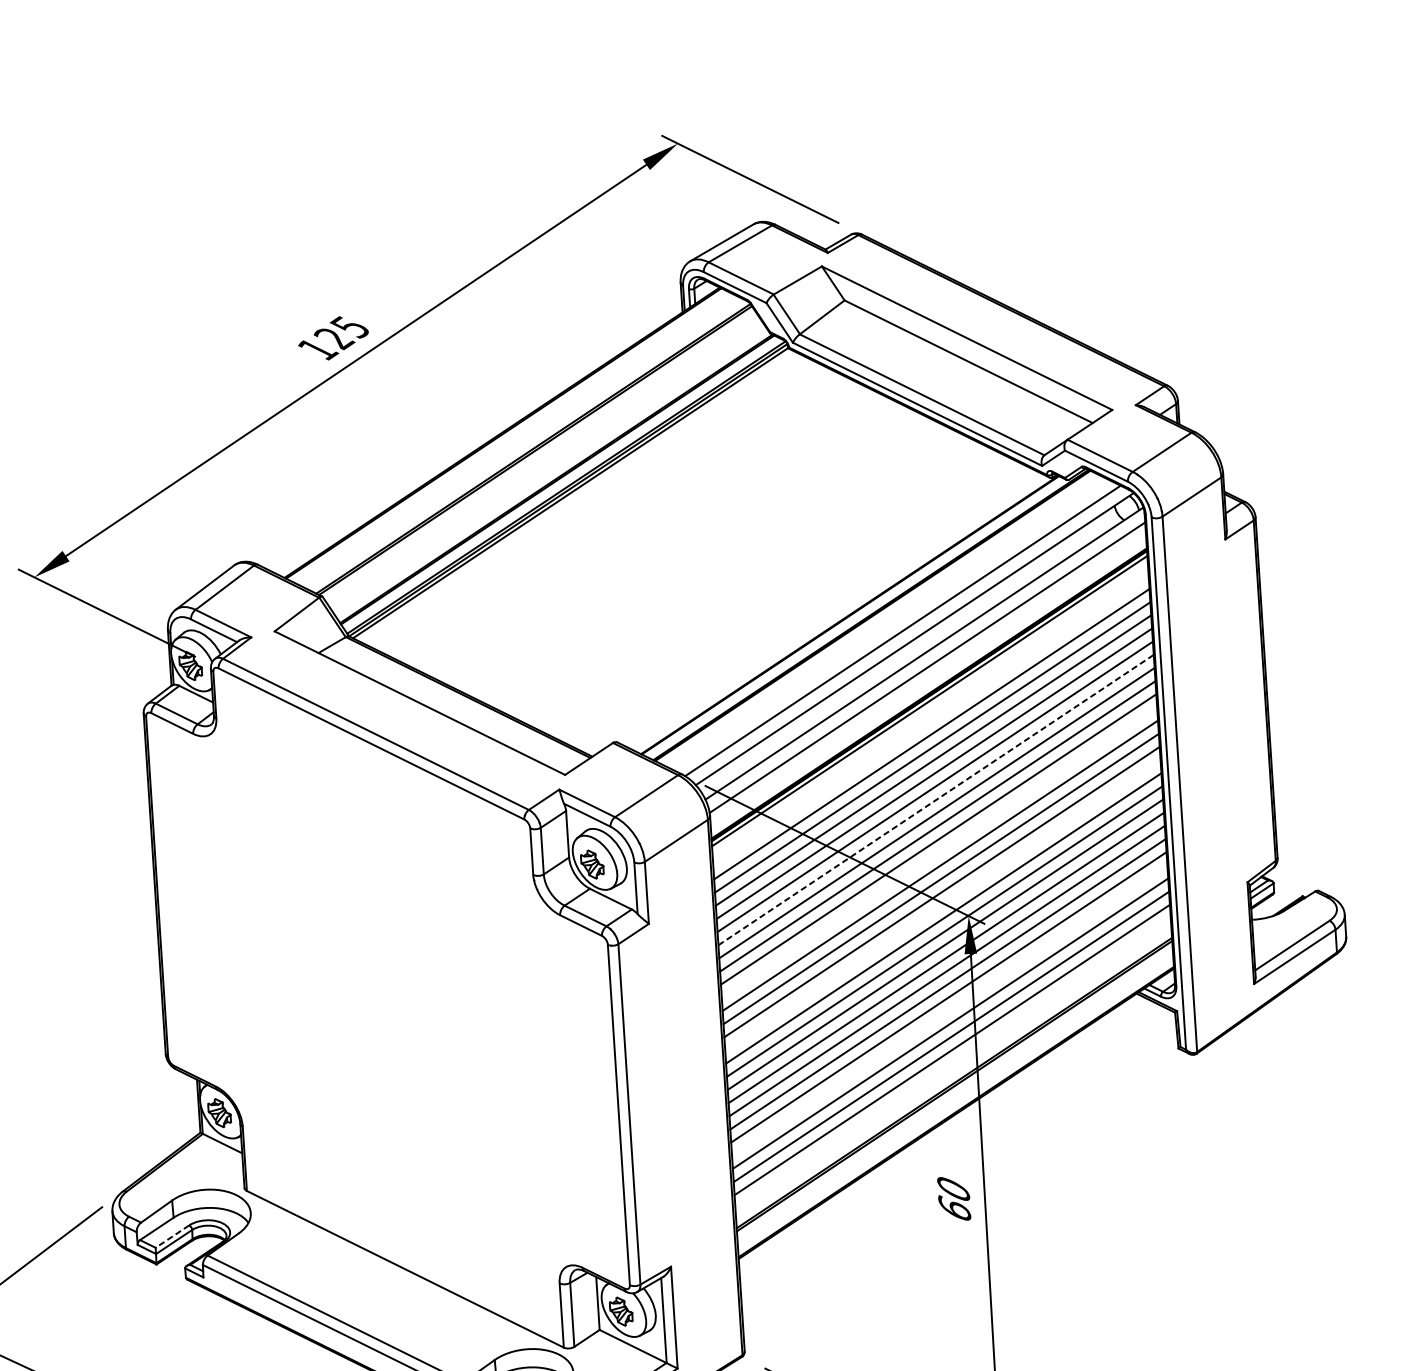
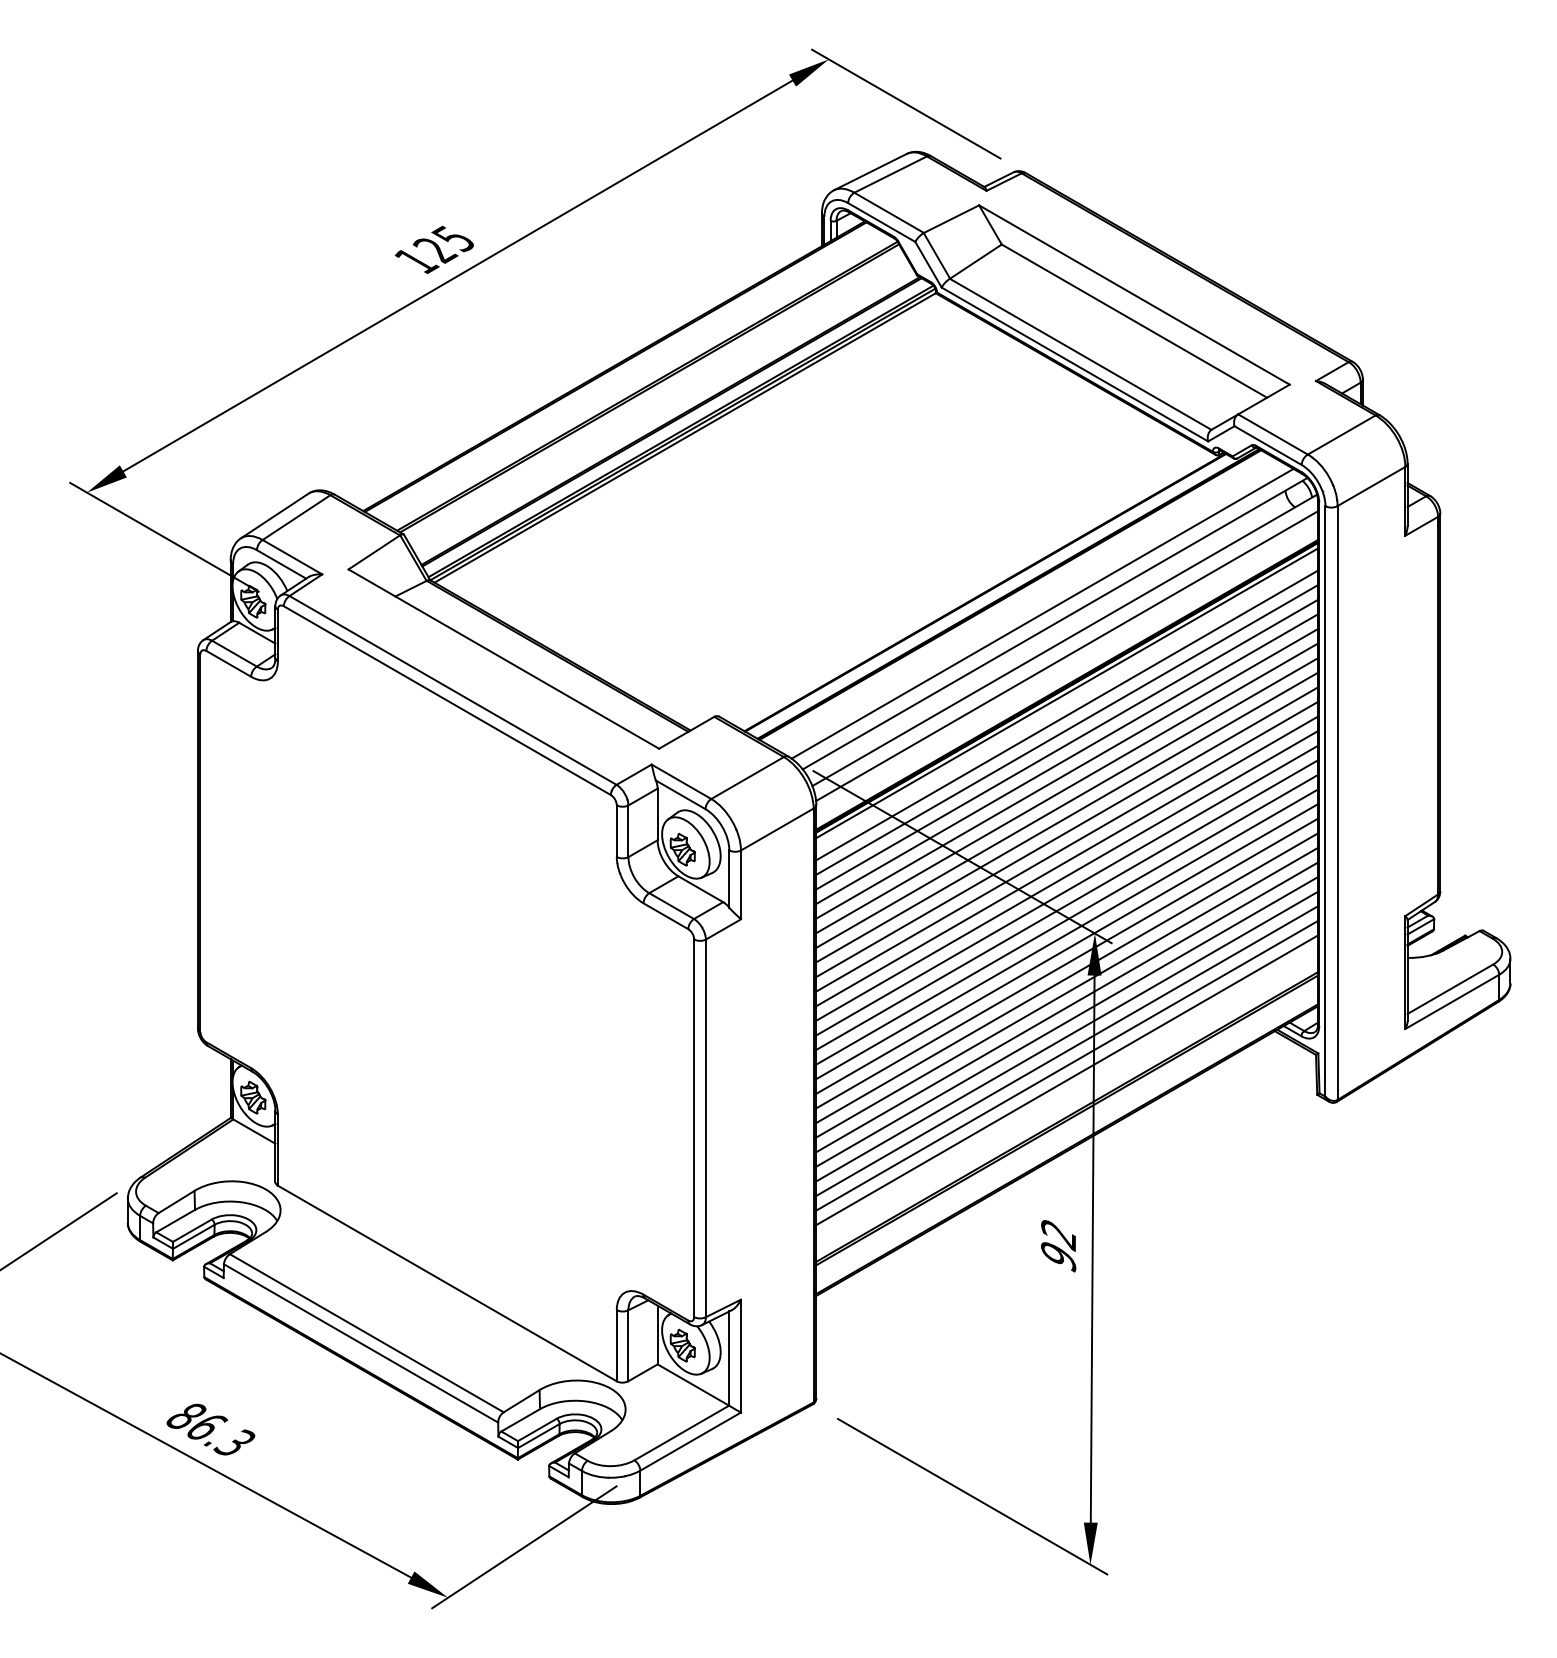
line: (931, 721) -> (1067, 715), added
line: (936, 800) -> (1067, 803), dashed -> solid
line: (939, 852) -> (1067, 861), added
line: (943, 905) -> (1067, 919), added
line: (950, 1010) -> (1067, 1036), added
text: (954, 1199) -> (1058, 1245), 60 -> 92
line: (171, 1236) -> (191, 1230), dashed -> solid

